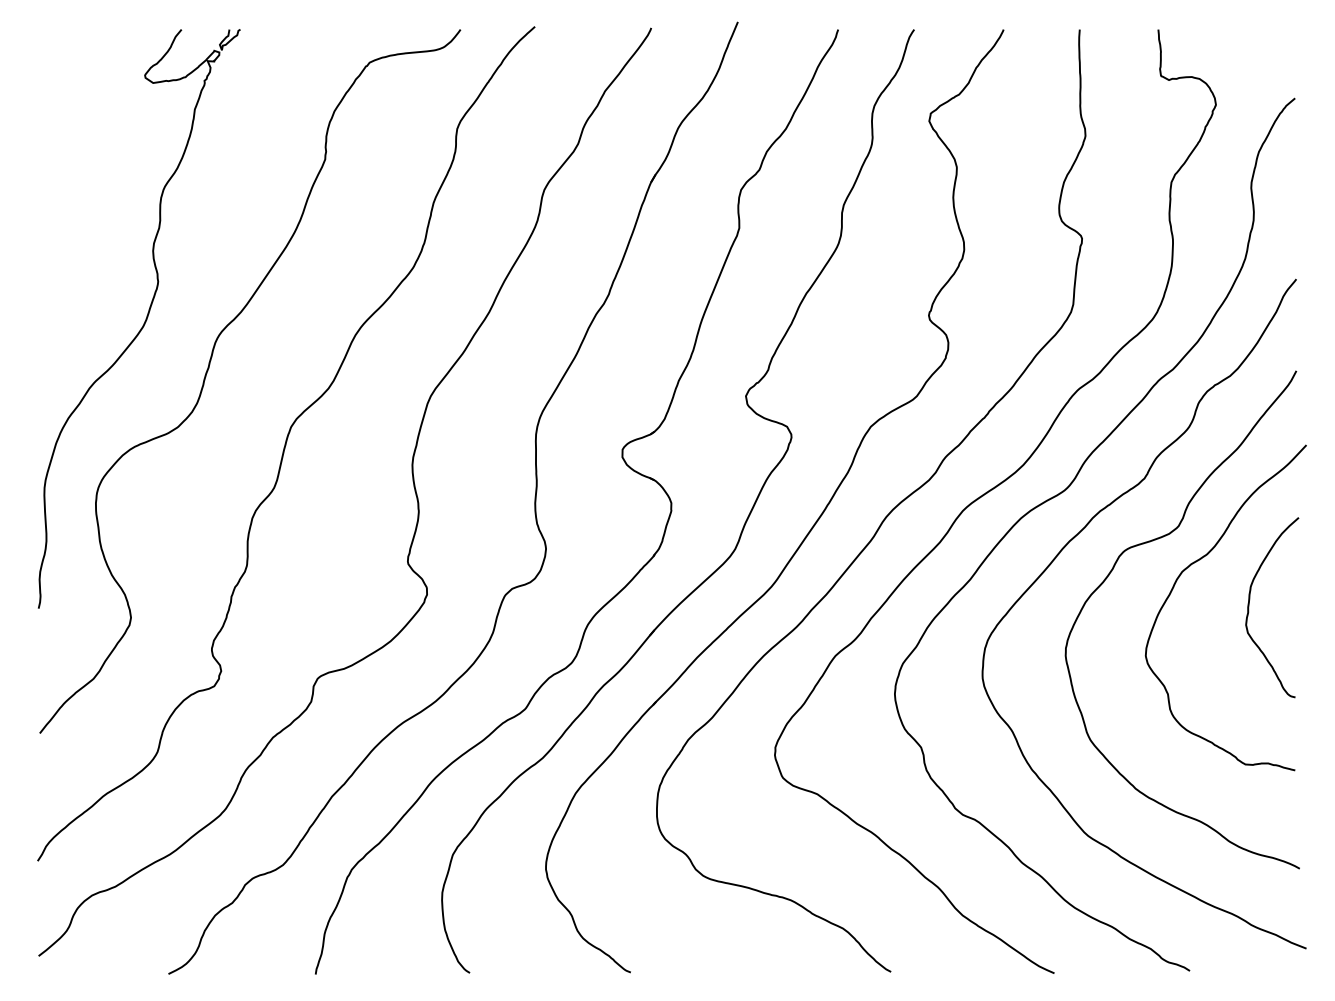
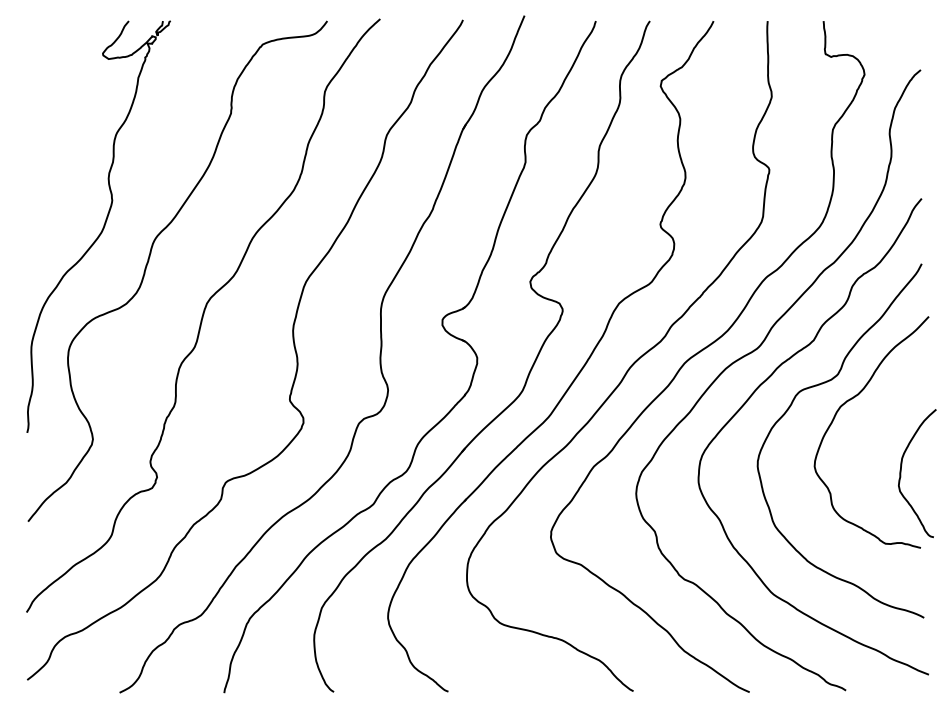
curve: (1249, 607) -> (901, 473), moved

